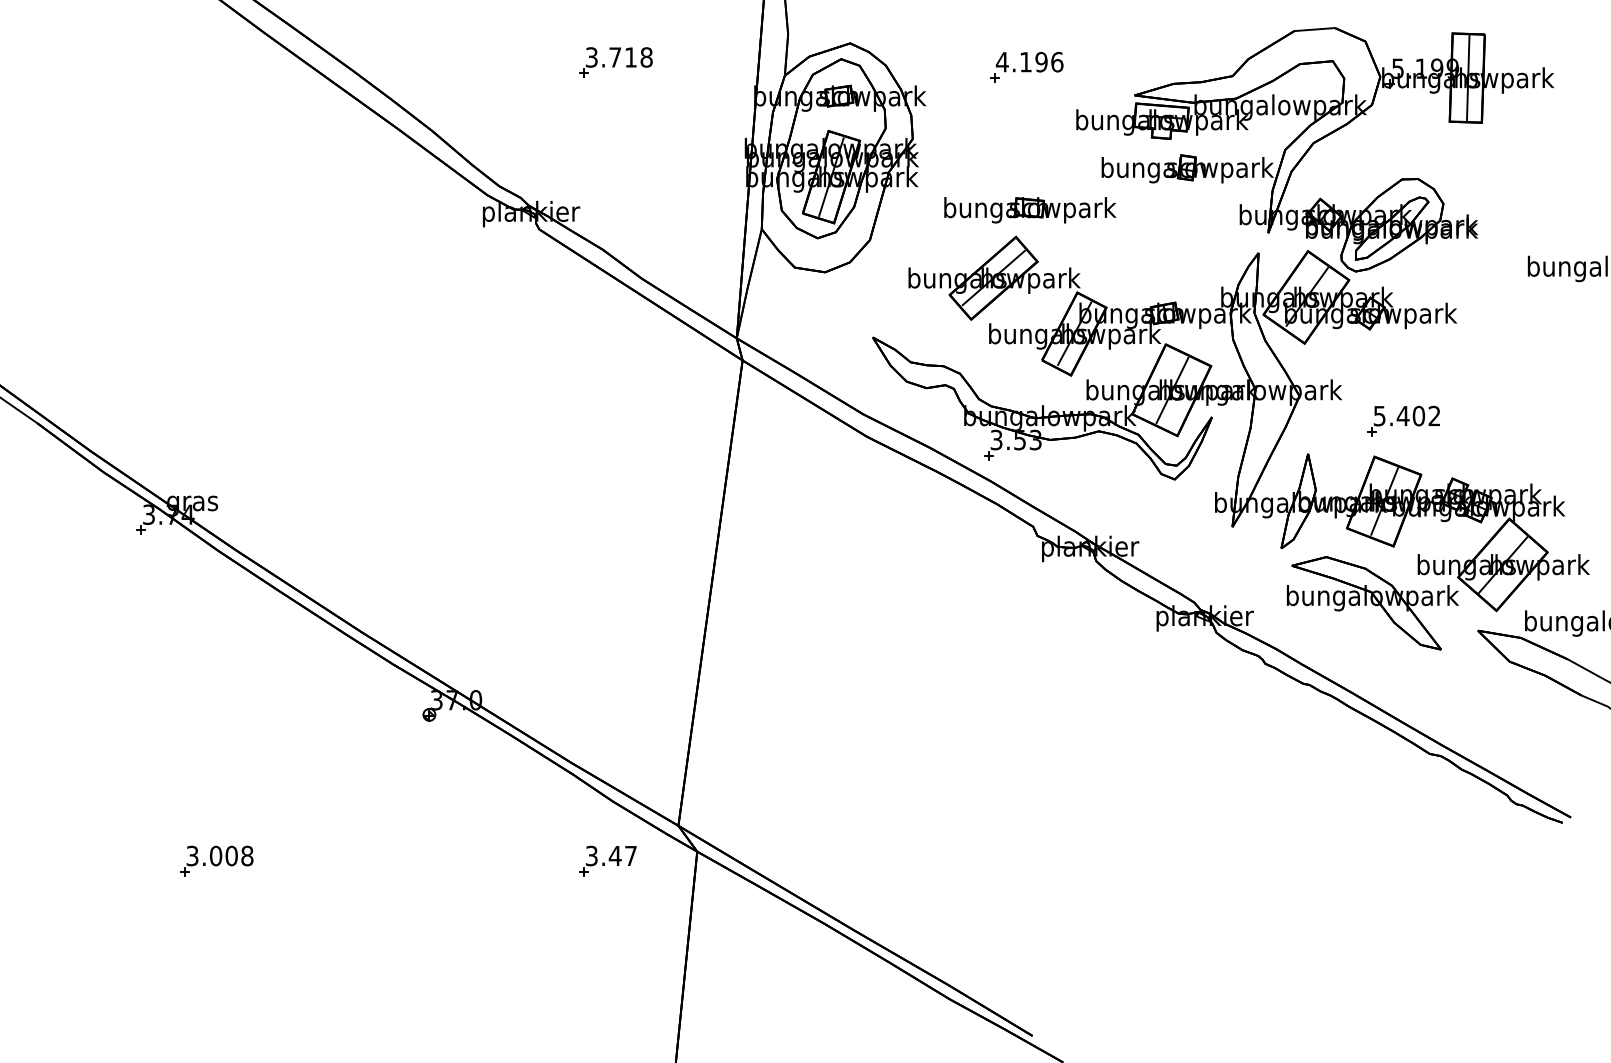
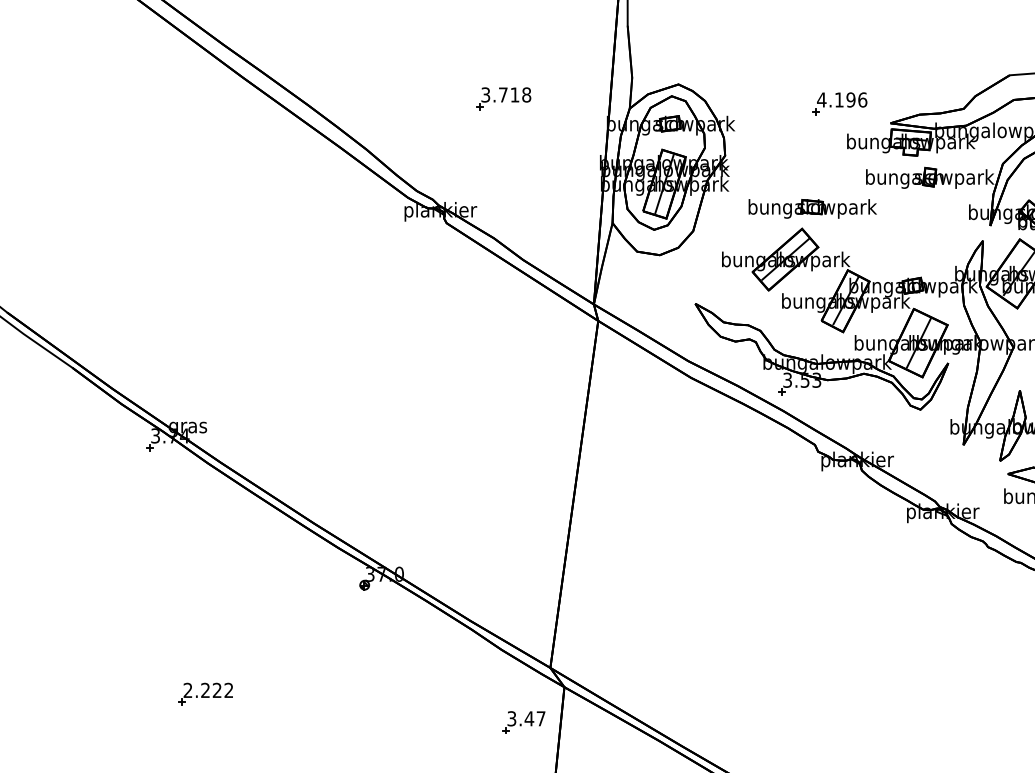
part: (1026, 67) -> (839, 103), moved
text: (219, 855) -> (208, 690), 3.008 -> 2.222
part: (607, 860) -> (523, 722), moved

